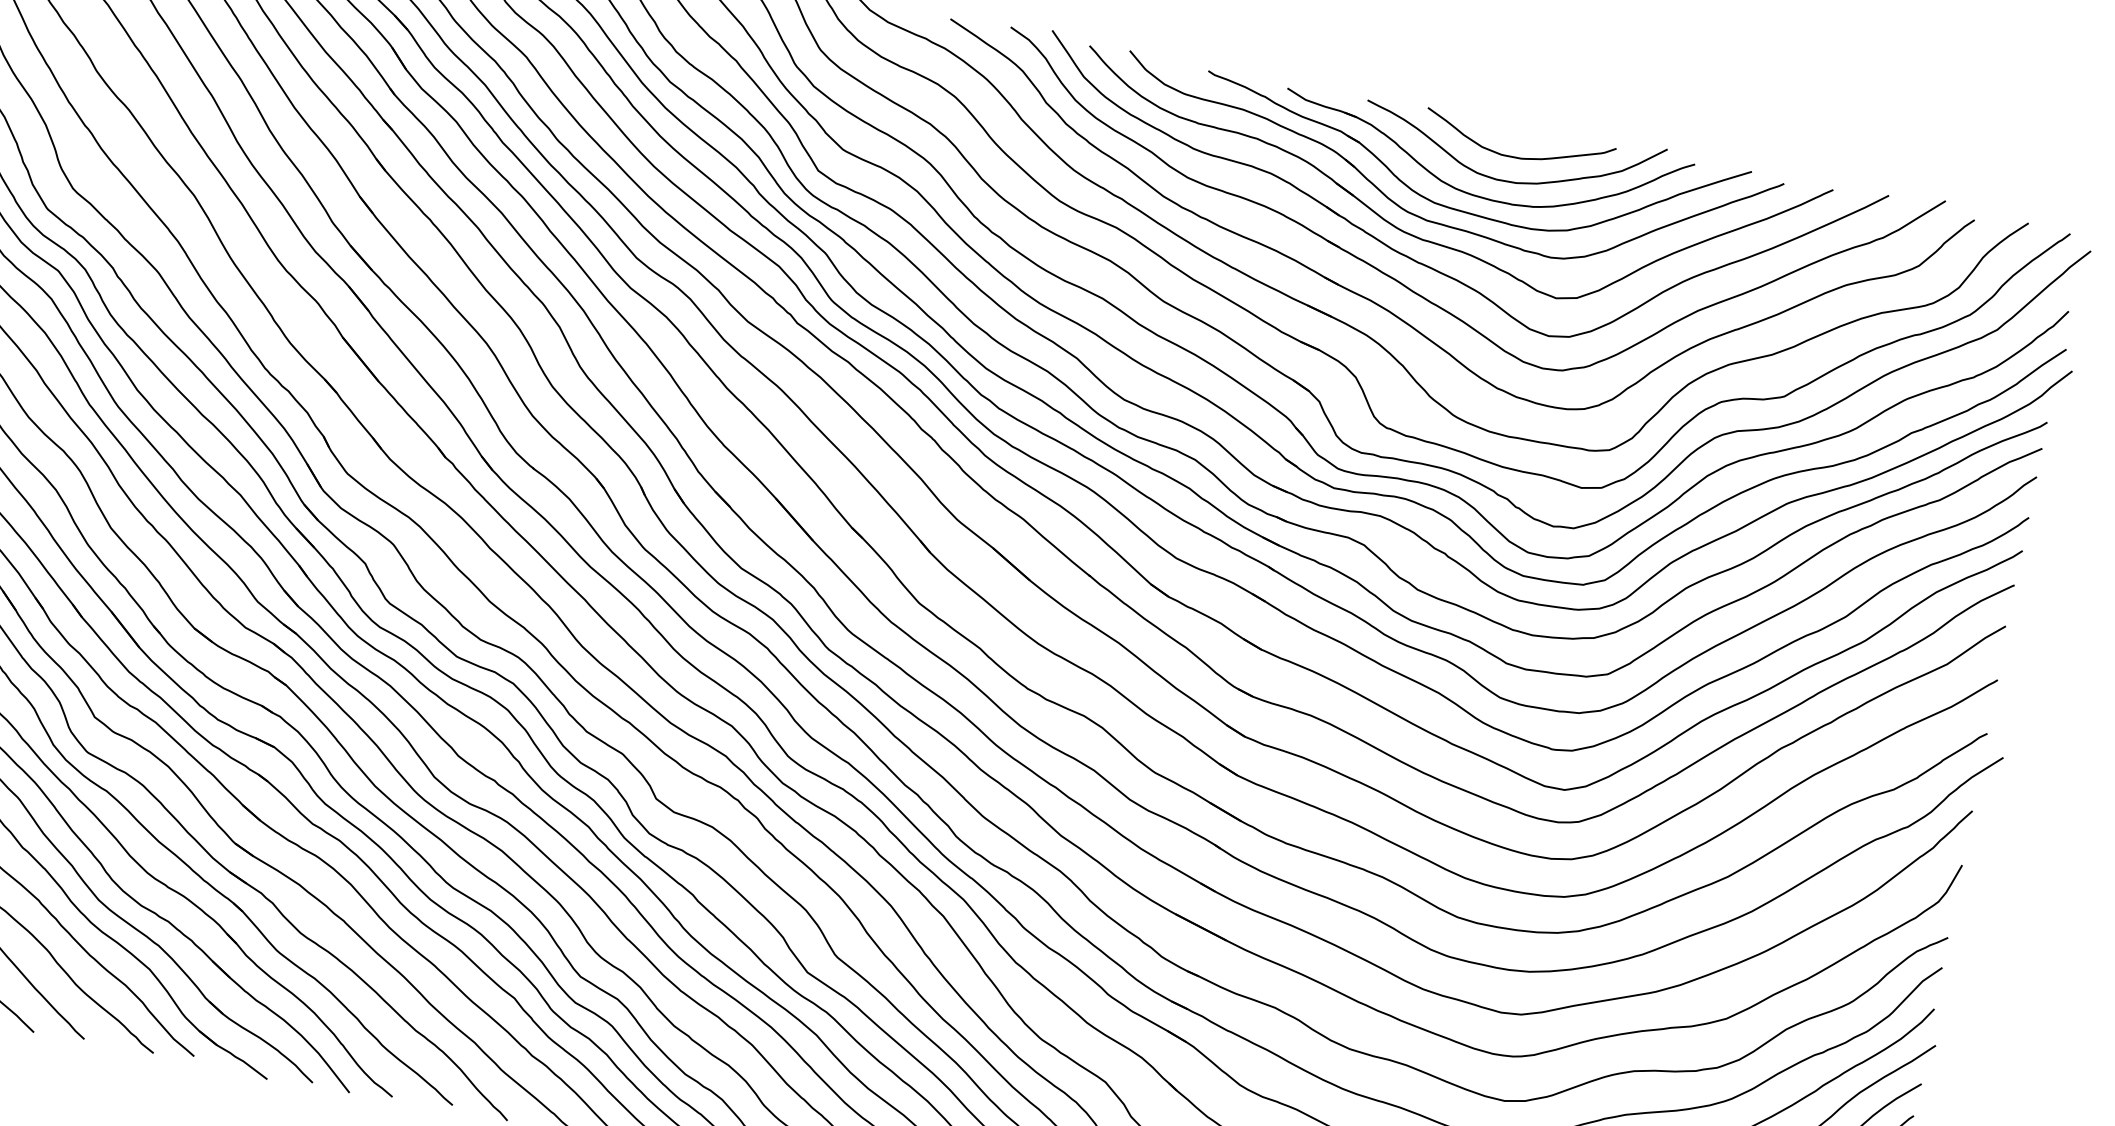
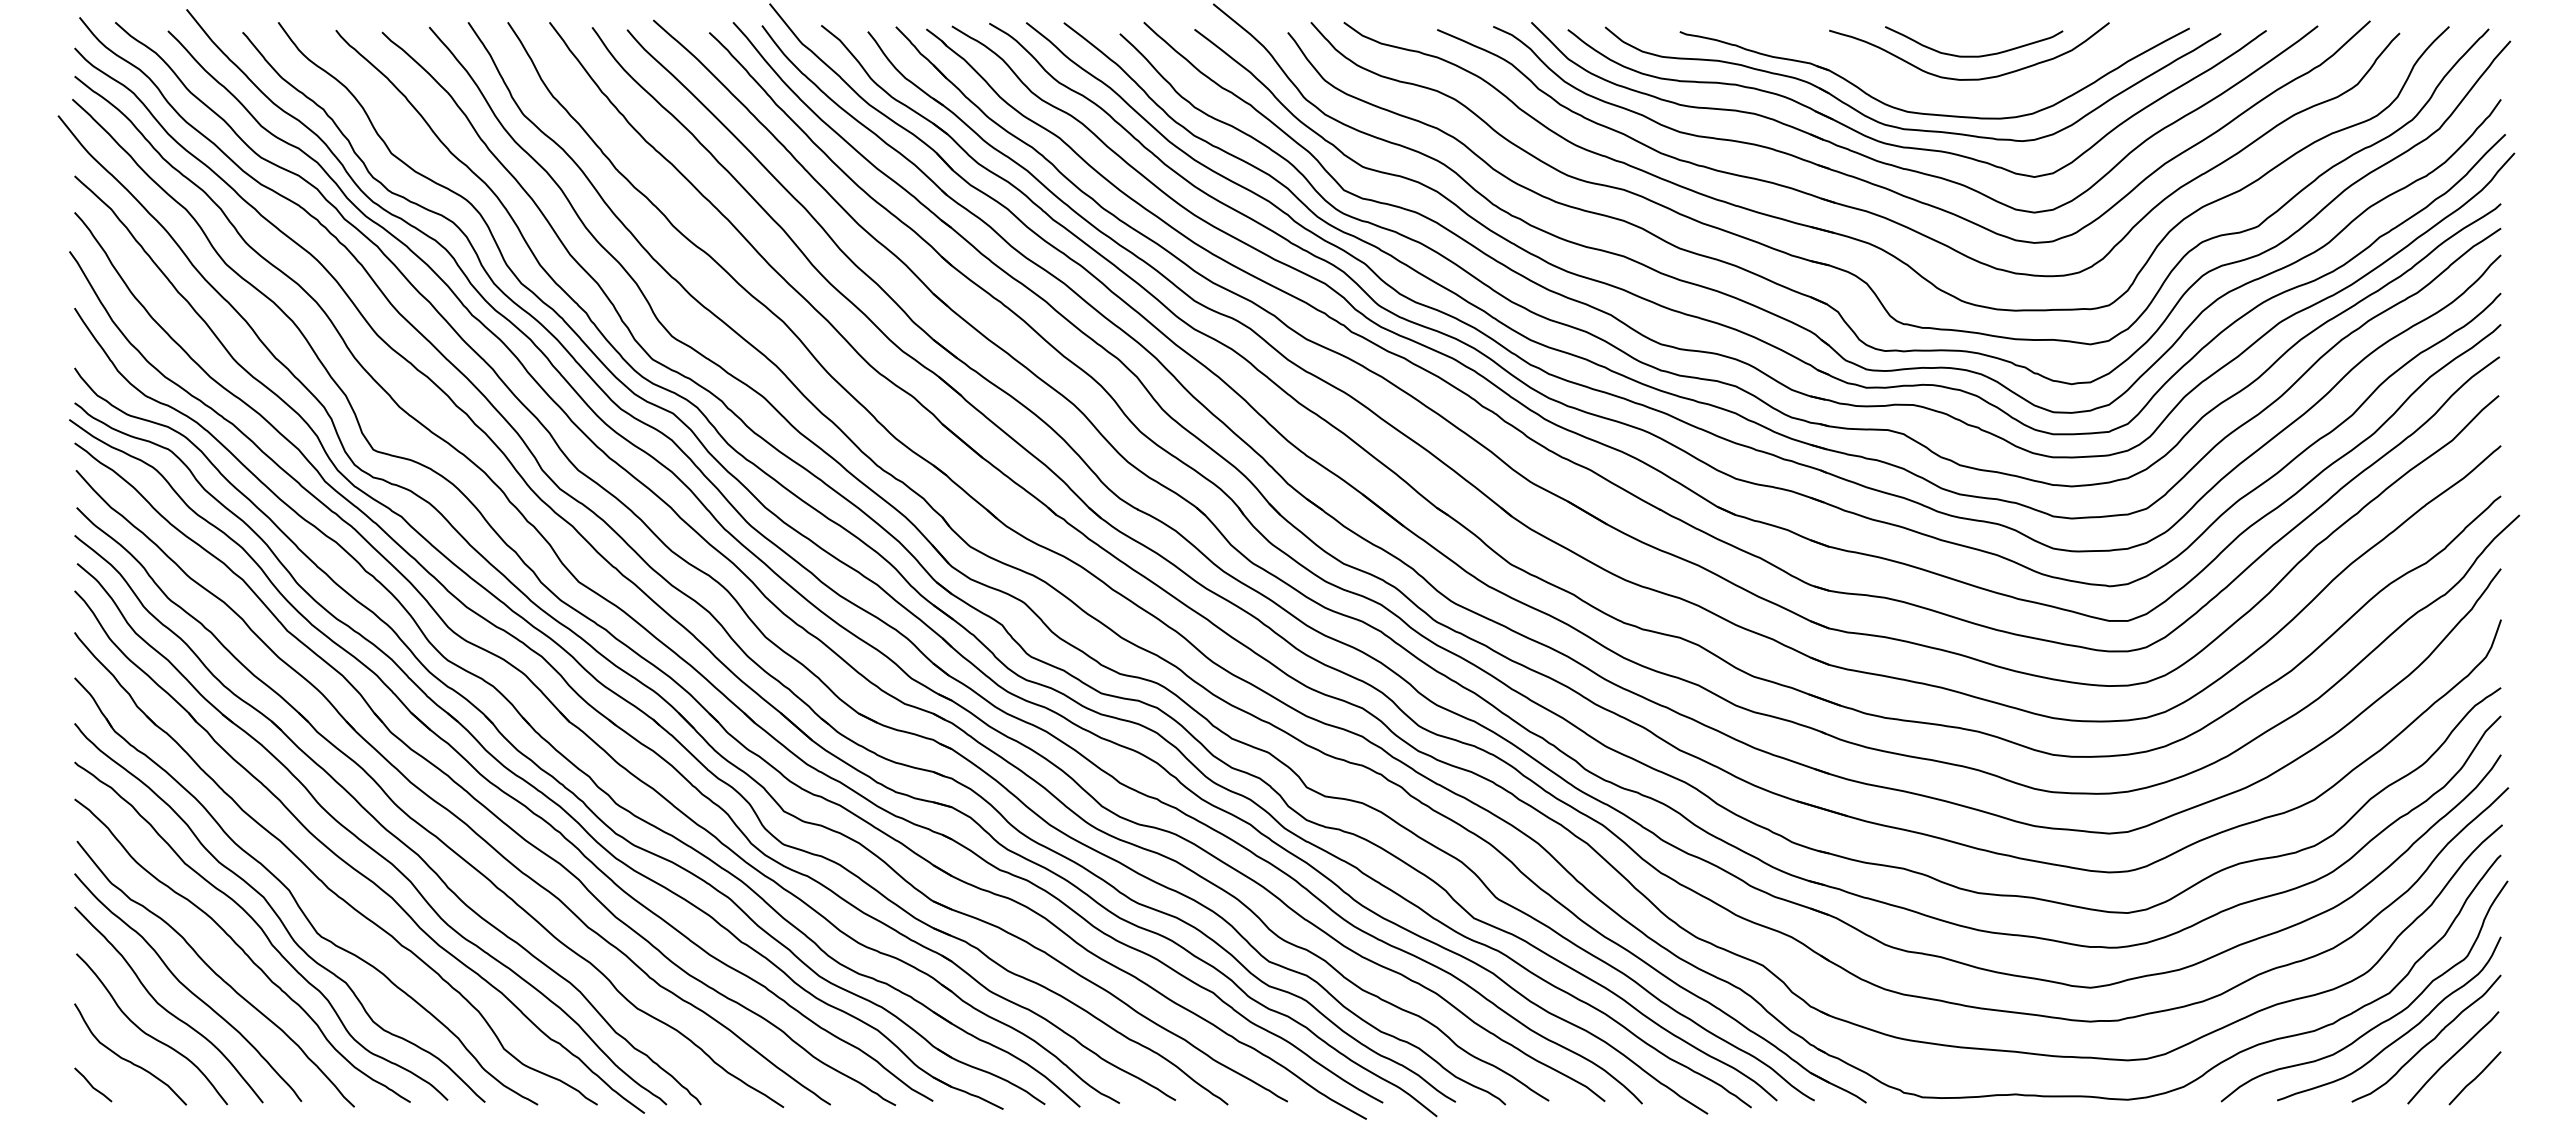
part: (1470, 192) -> (1938, 96), removed

